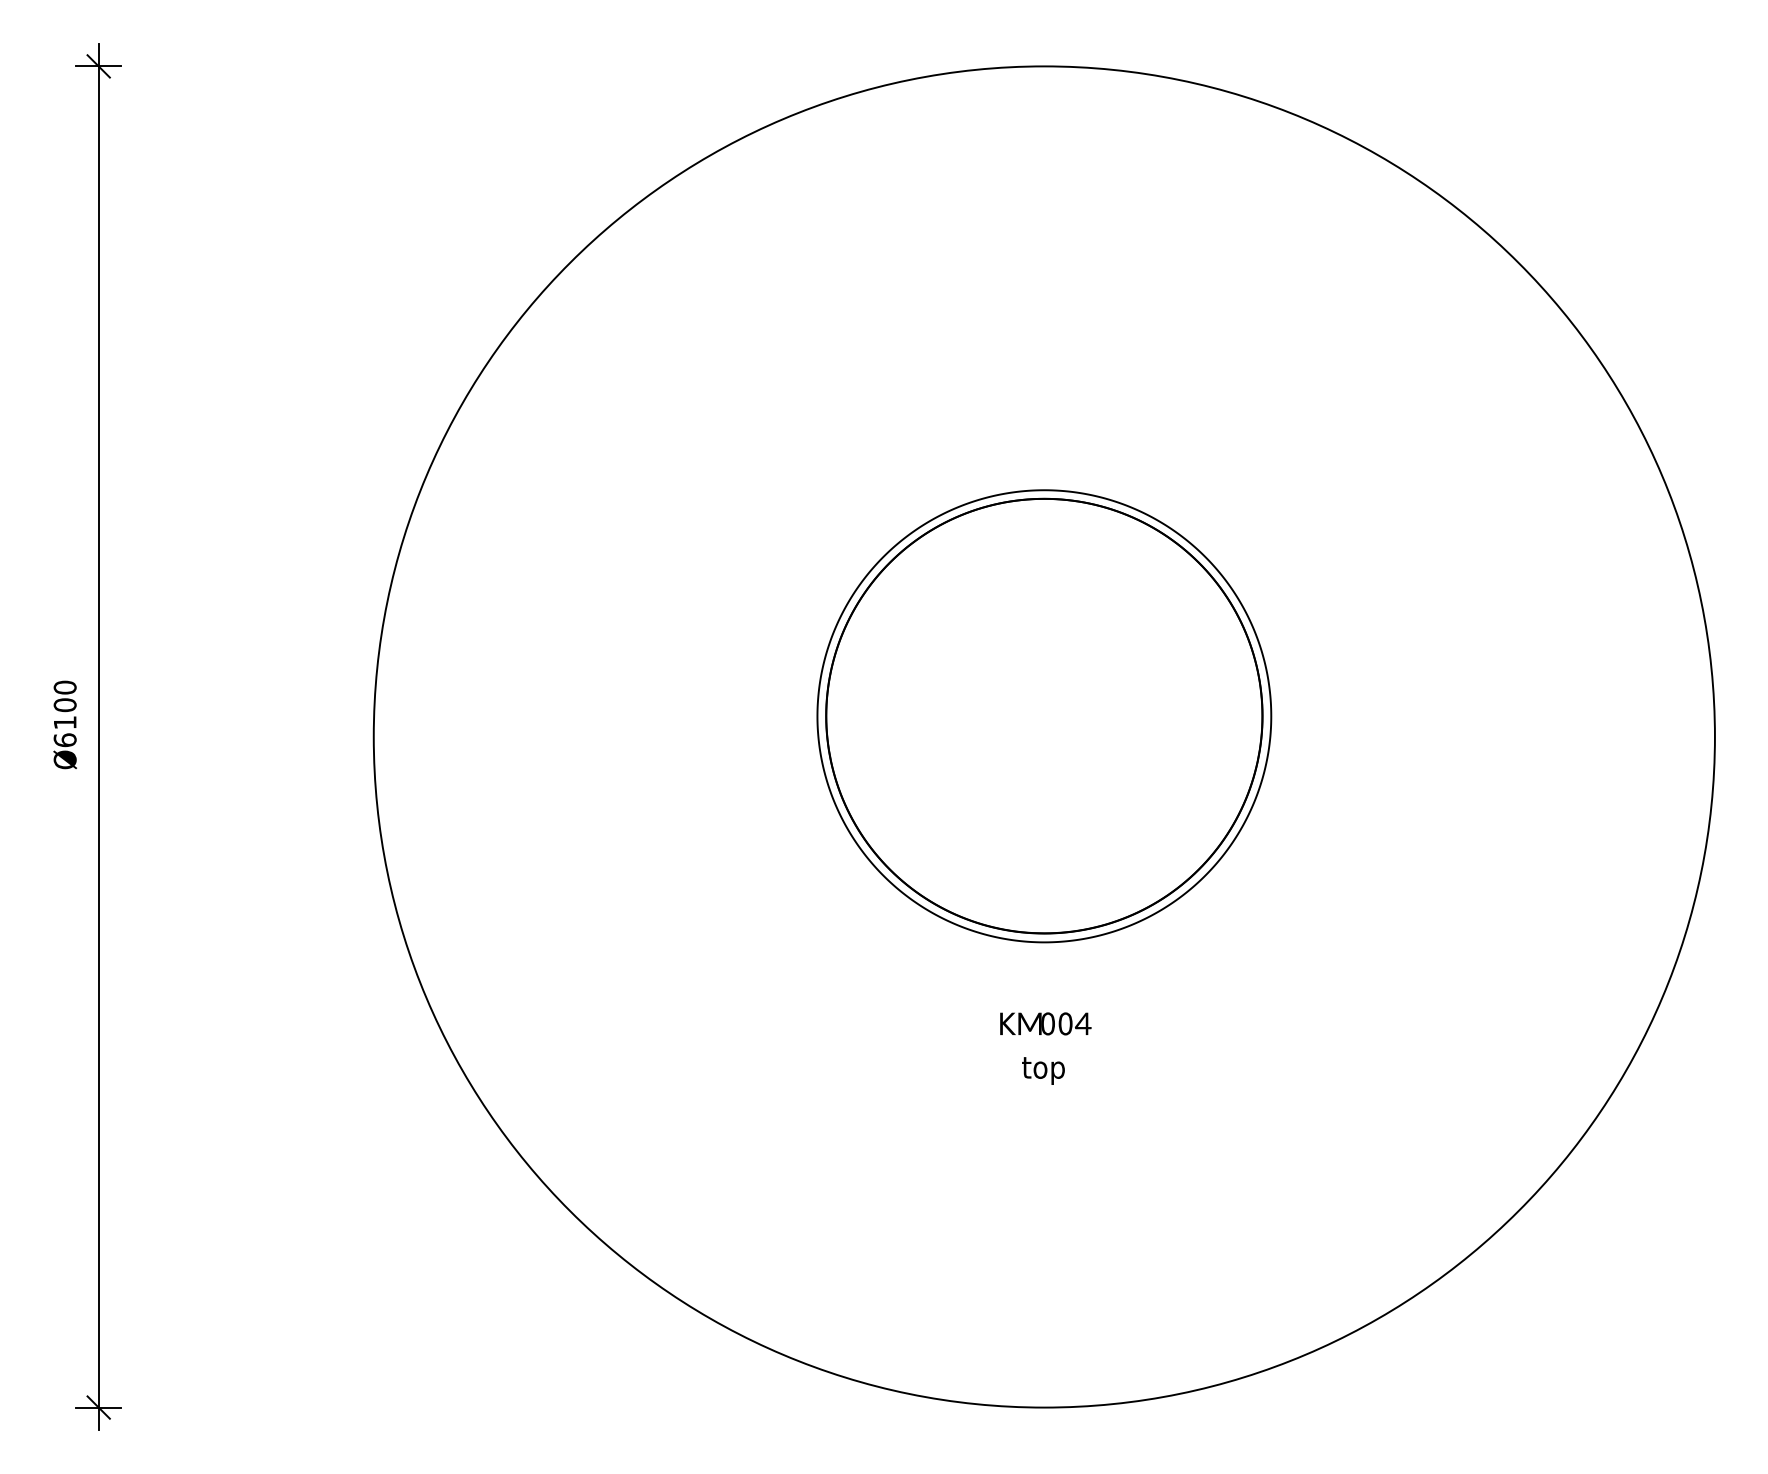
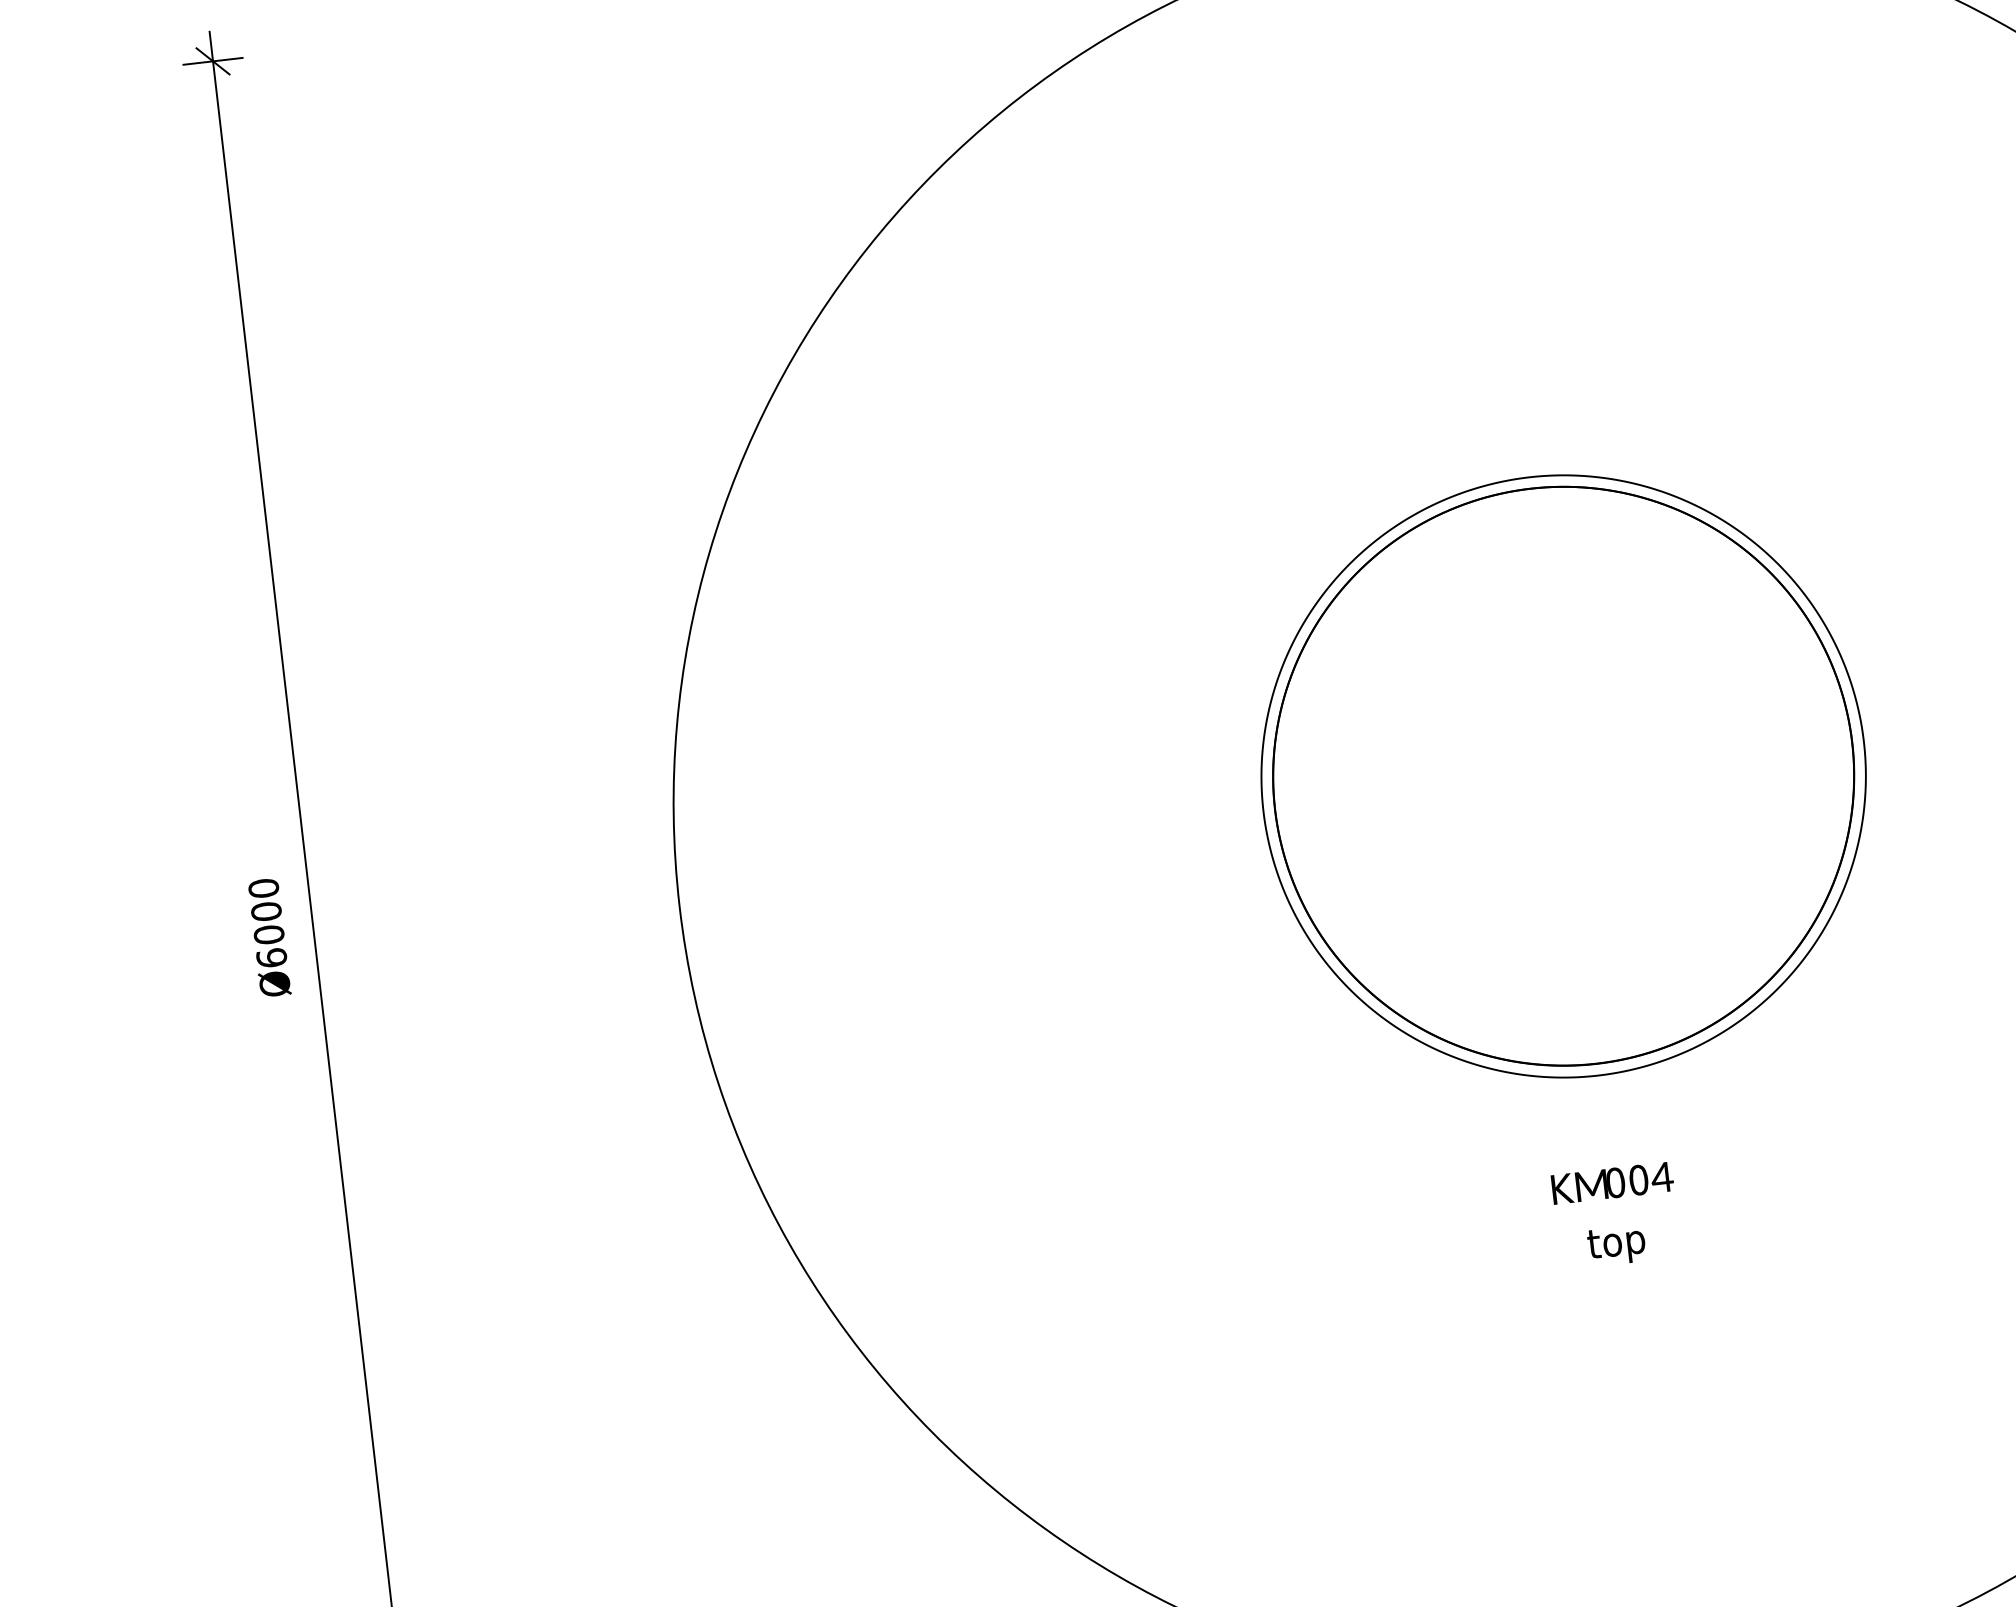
text: (64, 722) -> (268, 934), Ø6100 -> Ø6000

